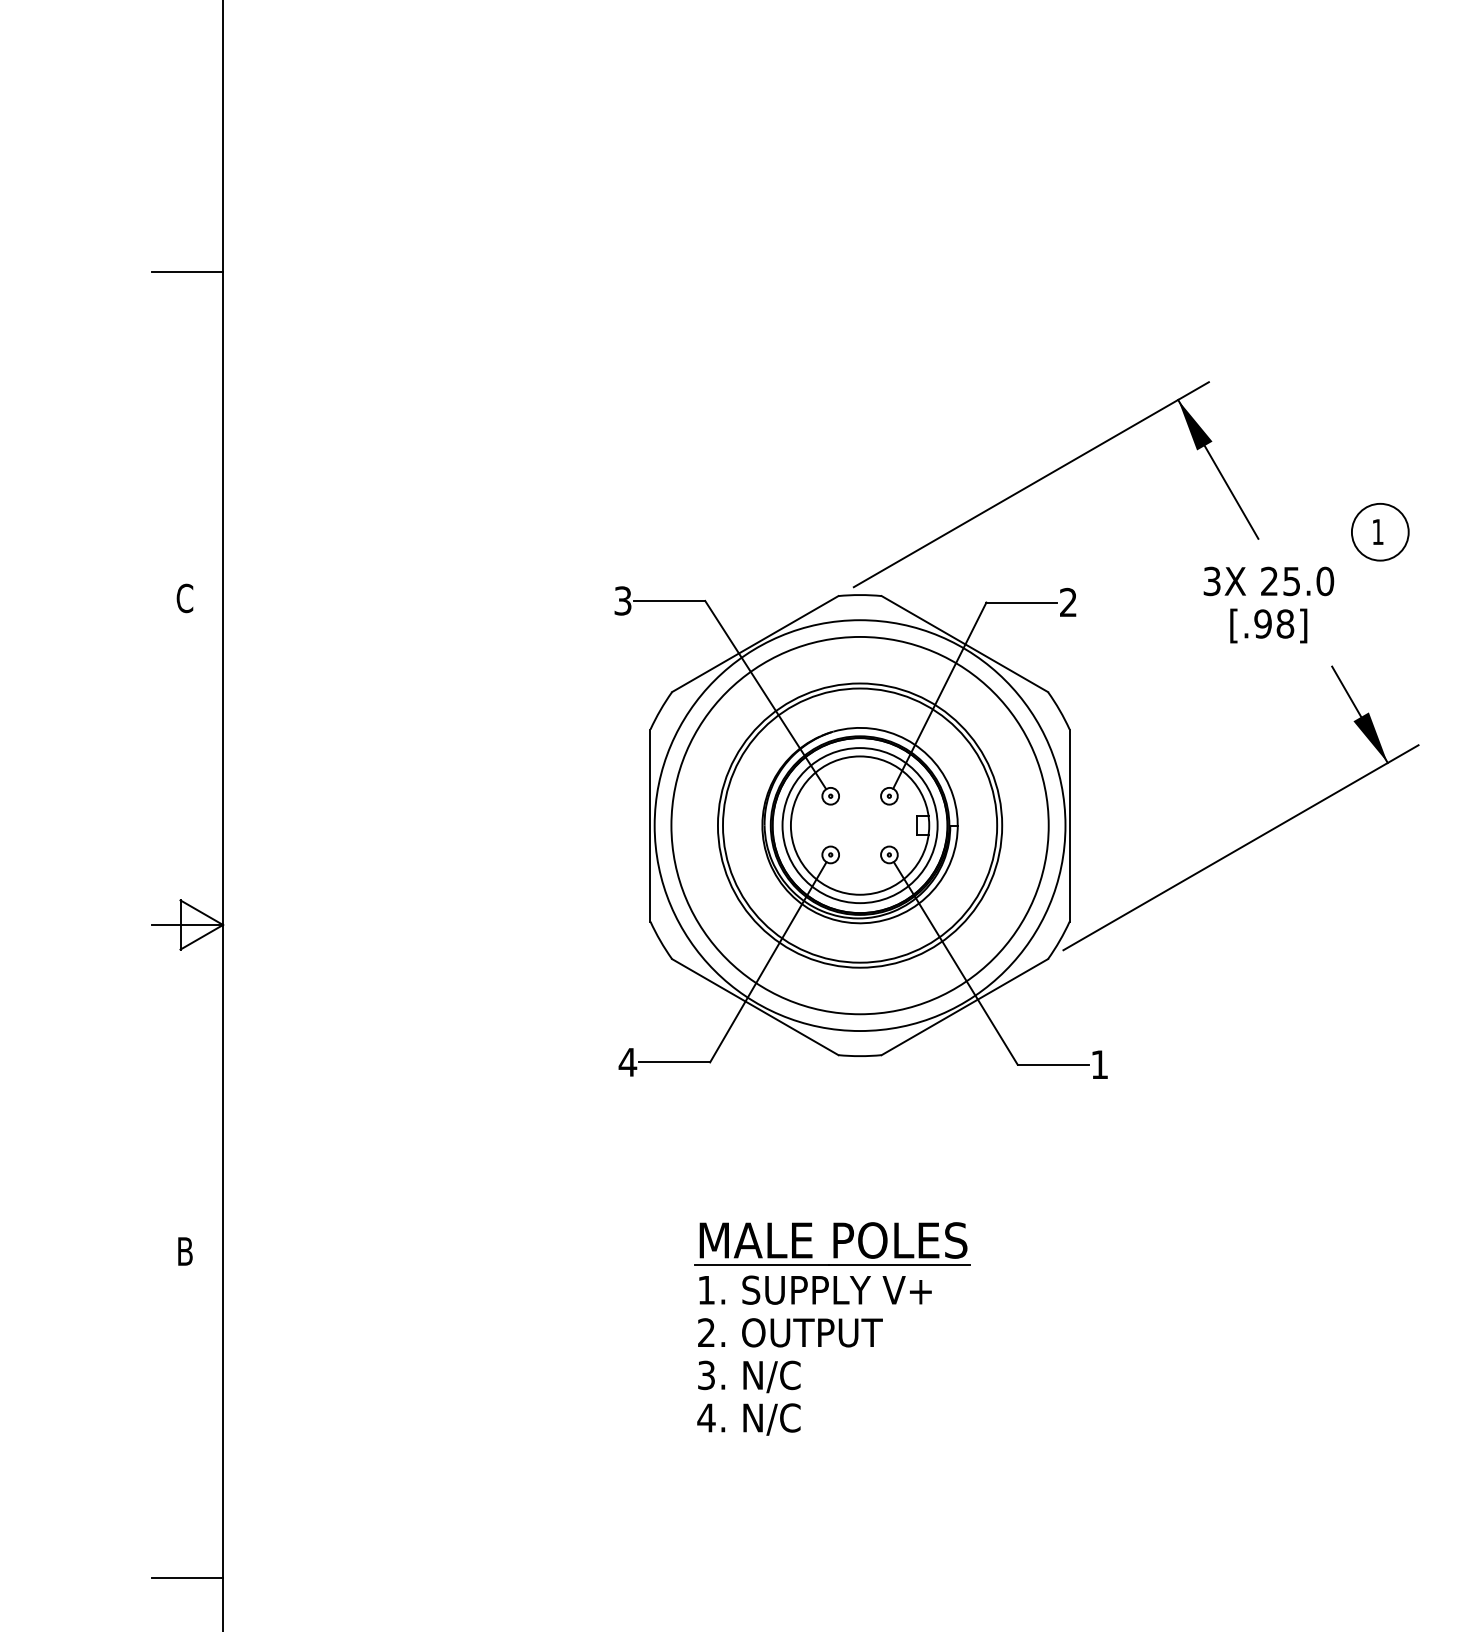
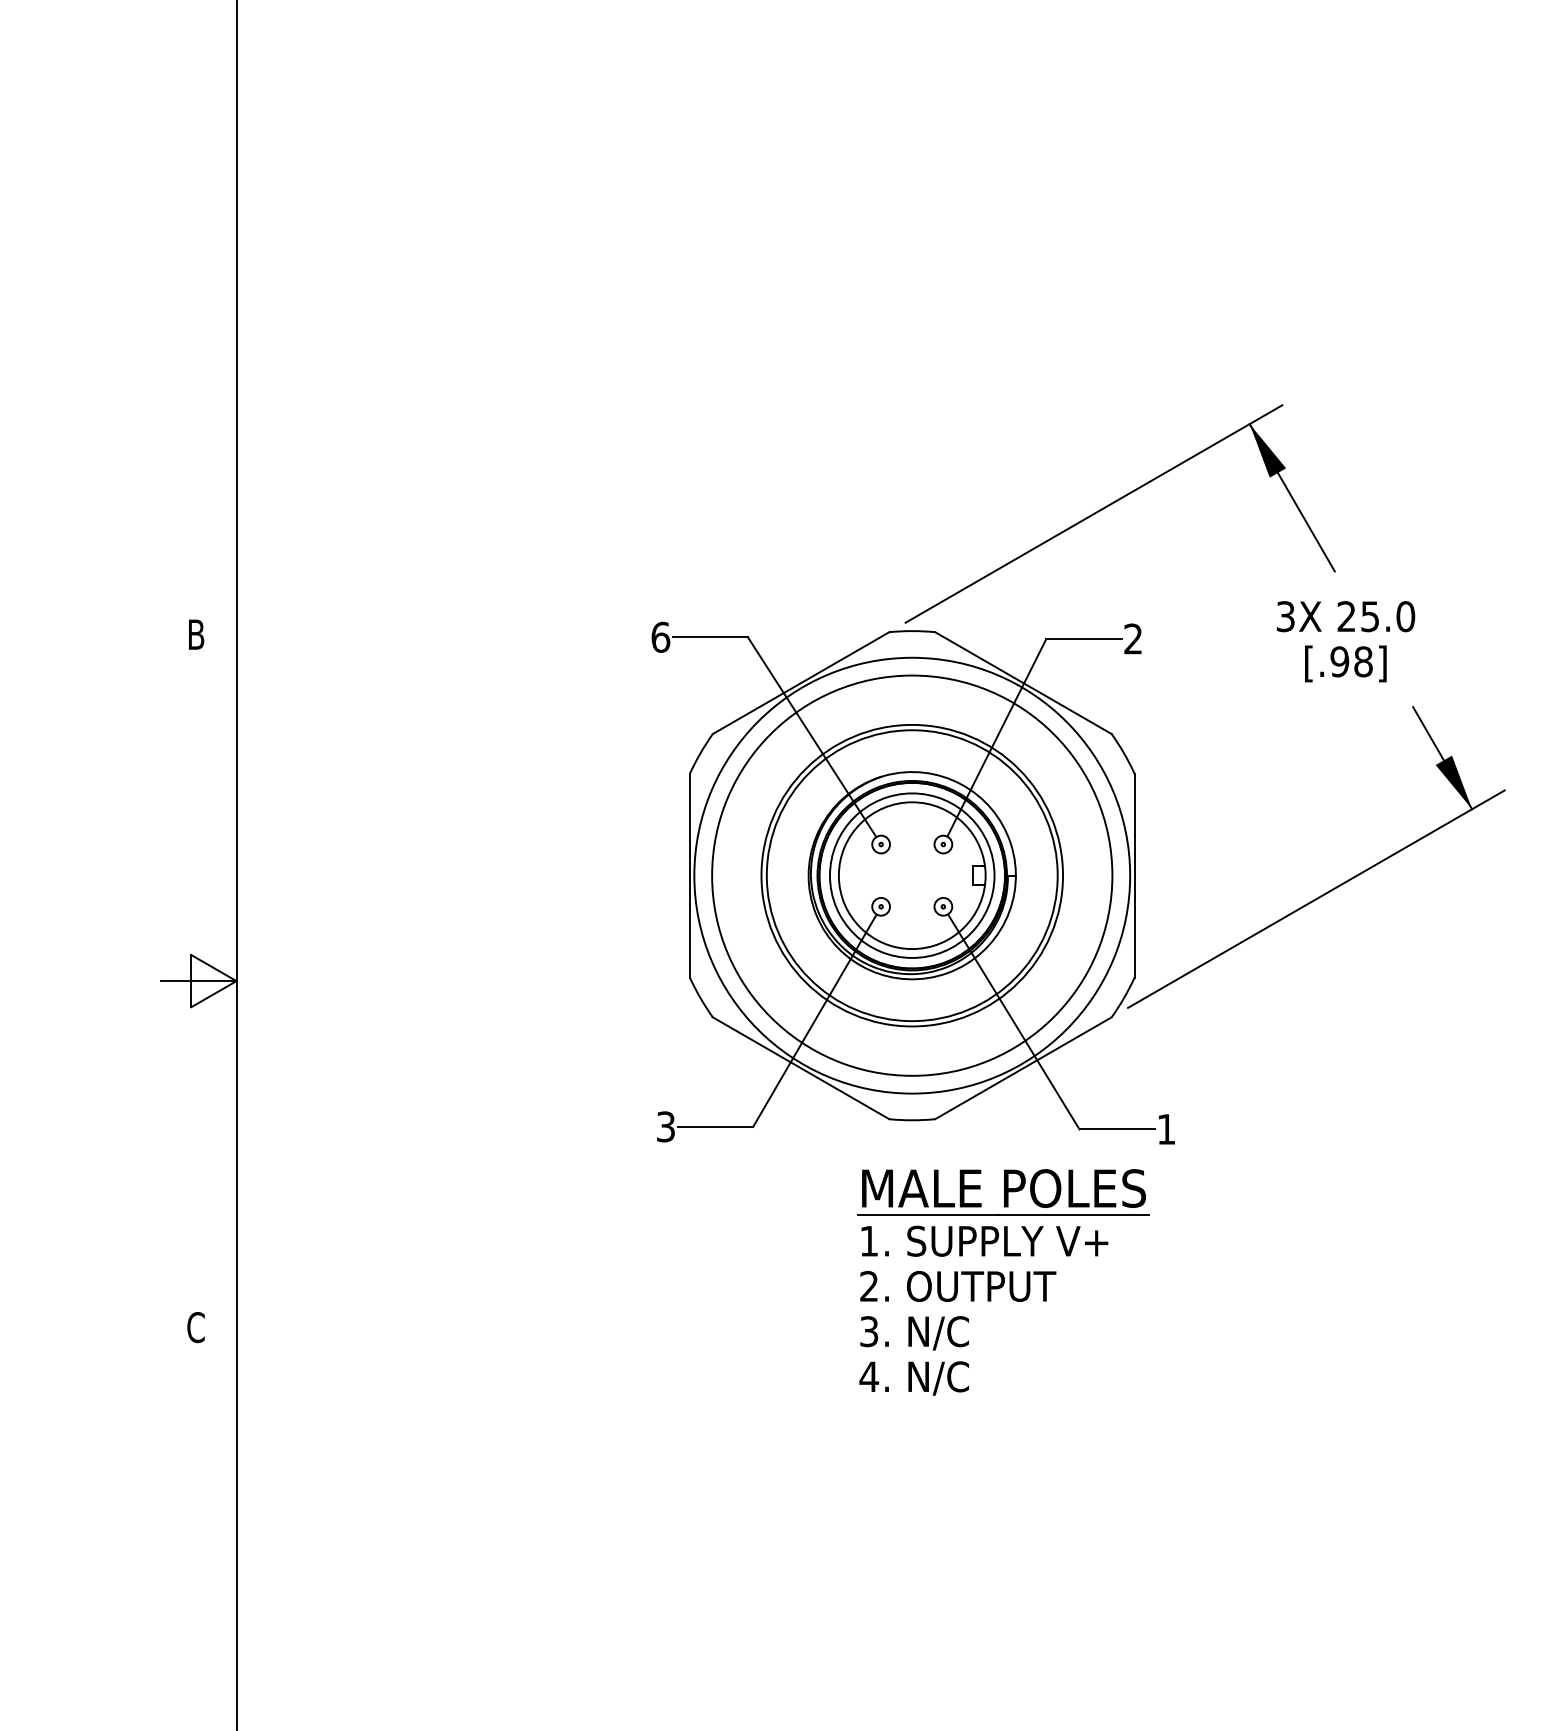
line: (187, 271) -> (198, 287), removed
part: (1380, 532) -> (1464, 564), removed
text: (184, 598) -> (195, 634), C -> B
text: (622, 600) -> (660, 636), 3 -> 6
text: (627, 1062) -> (665, 1127), 4 -> 3
text: (184, 1251) -> (195, 1327), B -> C
part: (832, 1328) -> (1002, 1281), moved
line: (187, 1578) -> (198, 1674), removed

